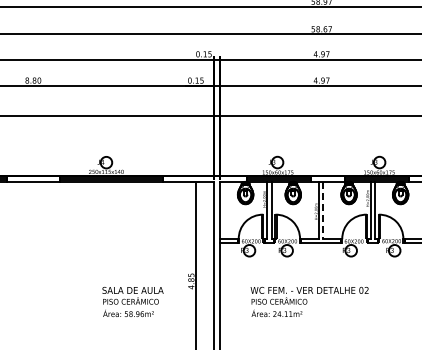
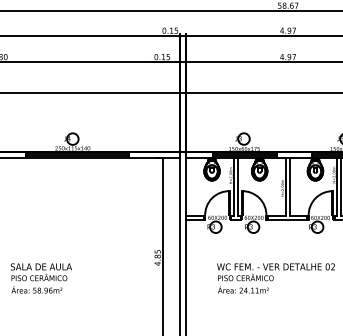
line: (323, 210) -> (289, 186), dashed -> solid
text: (132, 301) -> (40, 277), moved

